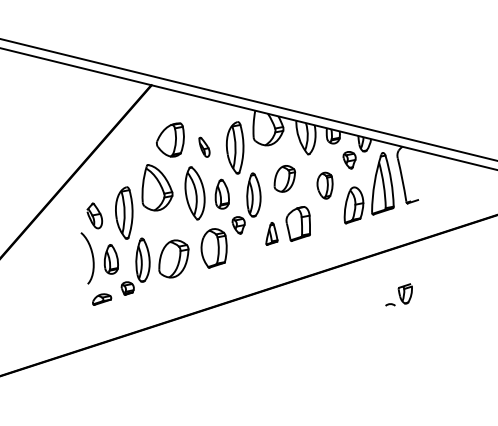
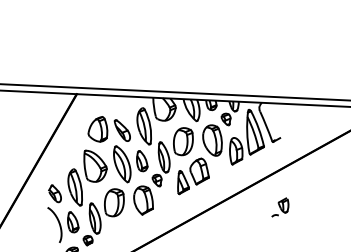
part: (204, 147) -> (122, 130), size x1.67
part: (284, 178) -> (183, 141), size x1.43
part: (324, 185) -> (212, 140), size x1.67
part: (271, 233) -> (181, 181), size x1.43
part: (173, 258) -> (114, 202), moved

